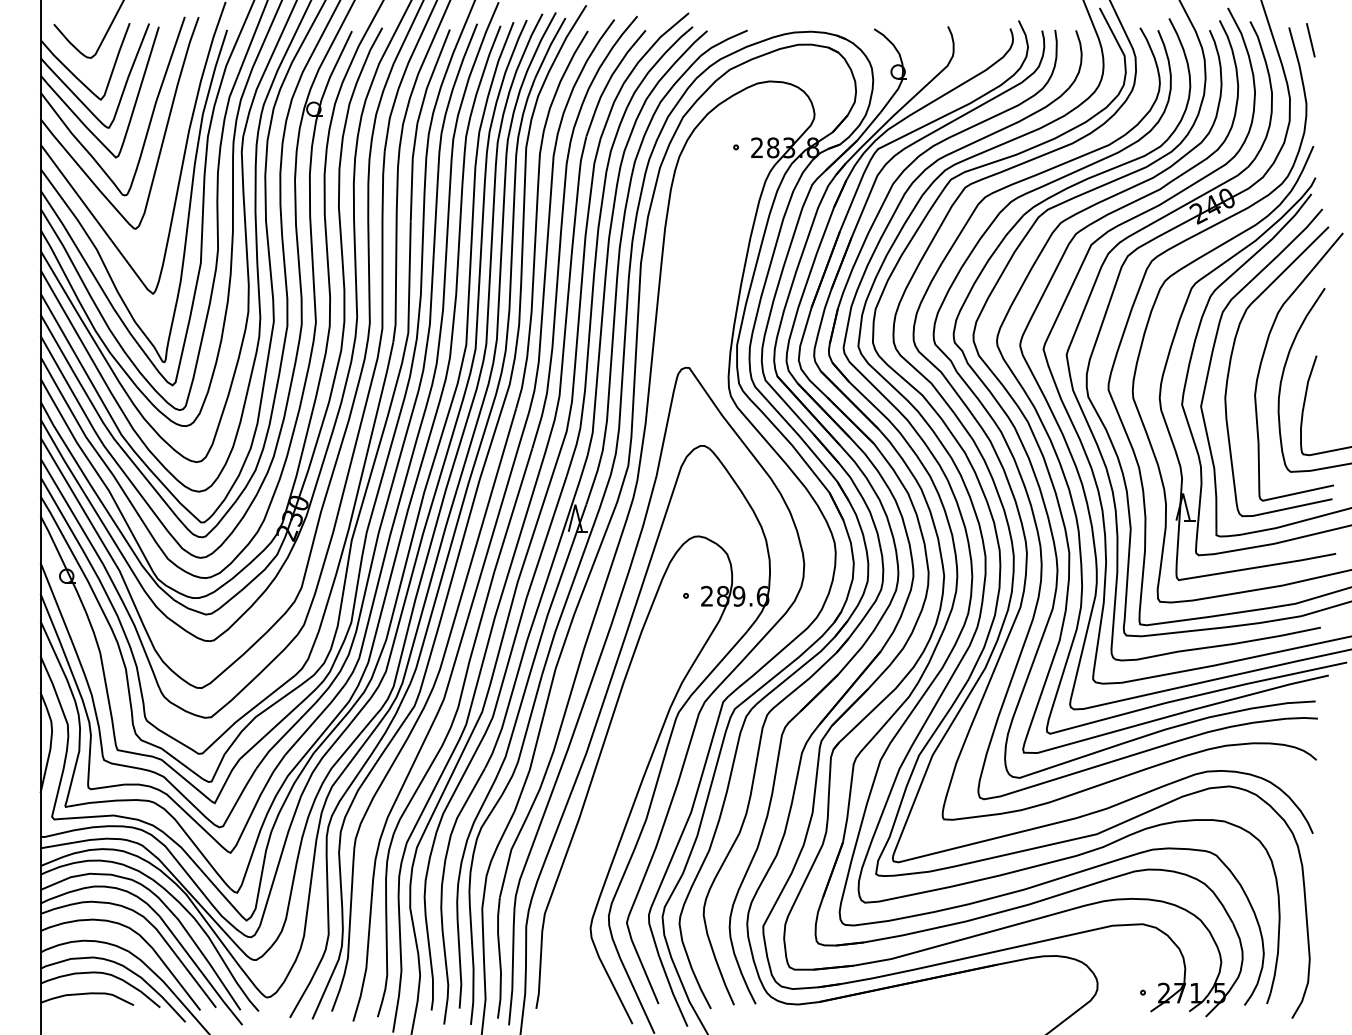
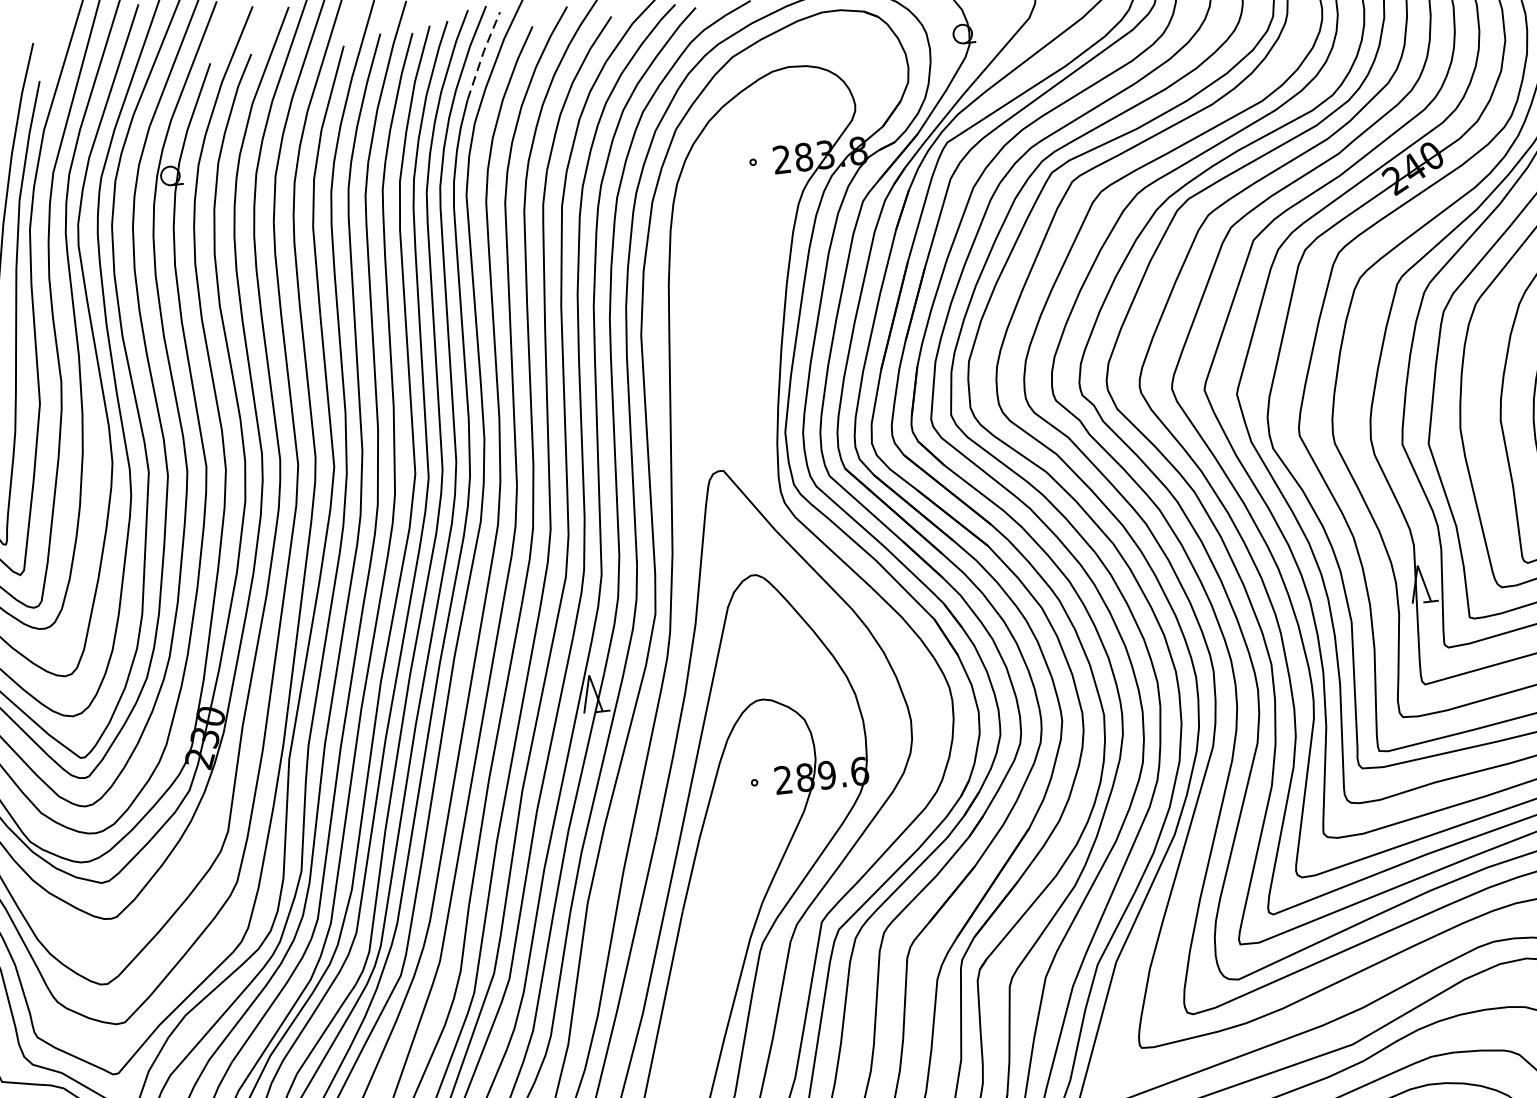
line: (549, 47) -> (482, 54), solid -> dashed

